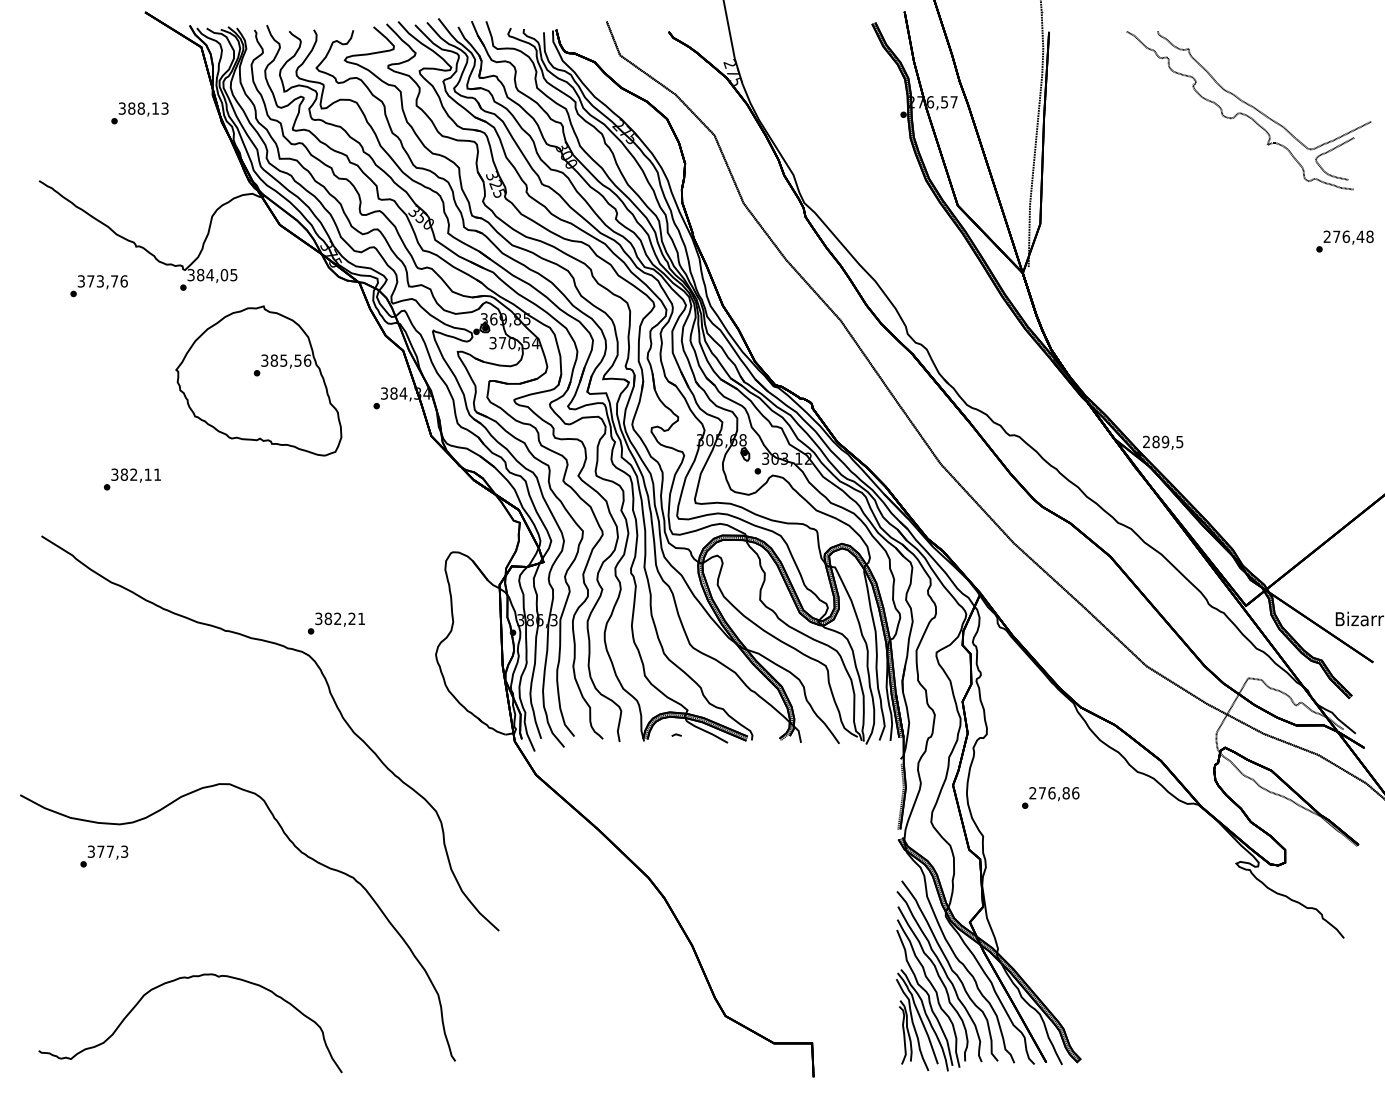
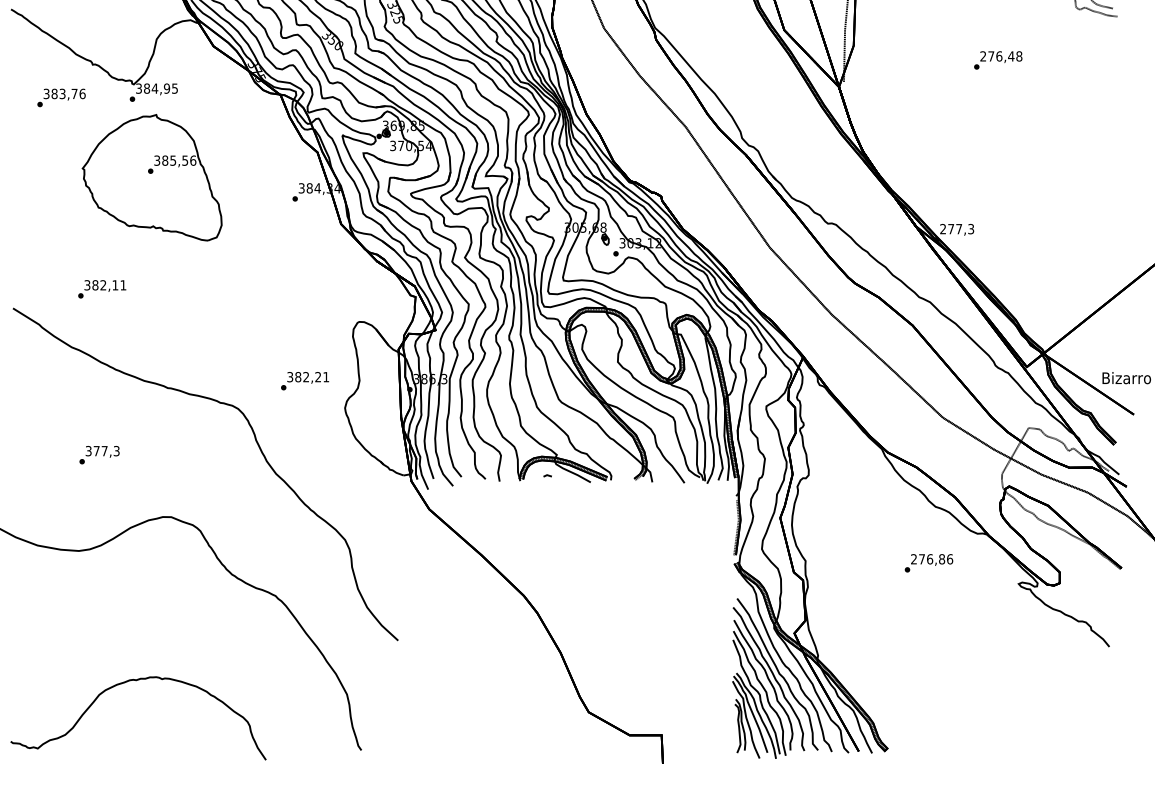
text: (1344, 241) -> (997, 60), moved
text: (223, 275) -> (166, 88), 384,05 -> 384,95
text: (90, 281) -> (54, 94), 373,76 -> 383,76
part: (258, 380) -> (151, 177), moved
text: (1167, 441) -> (960, 228), 289,5 -> 277,3
text: (132, 479) -> (102, 289), moved
text: (335, 623) -> (304, 381), moved
text: (1050, 797) -> (928, 562), moved
text: (104, 856) -> (99, 455), moved

